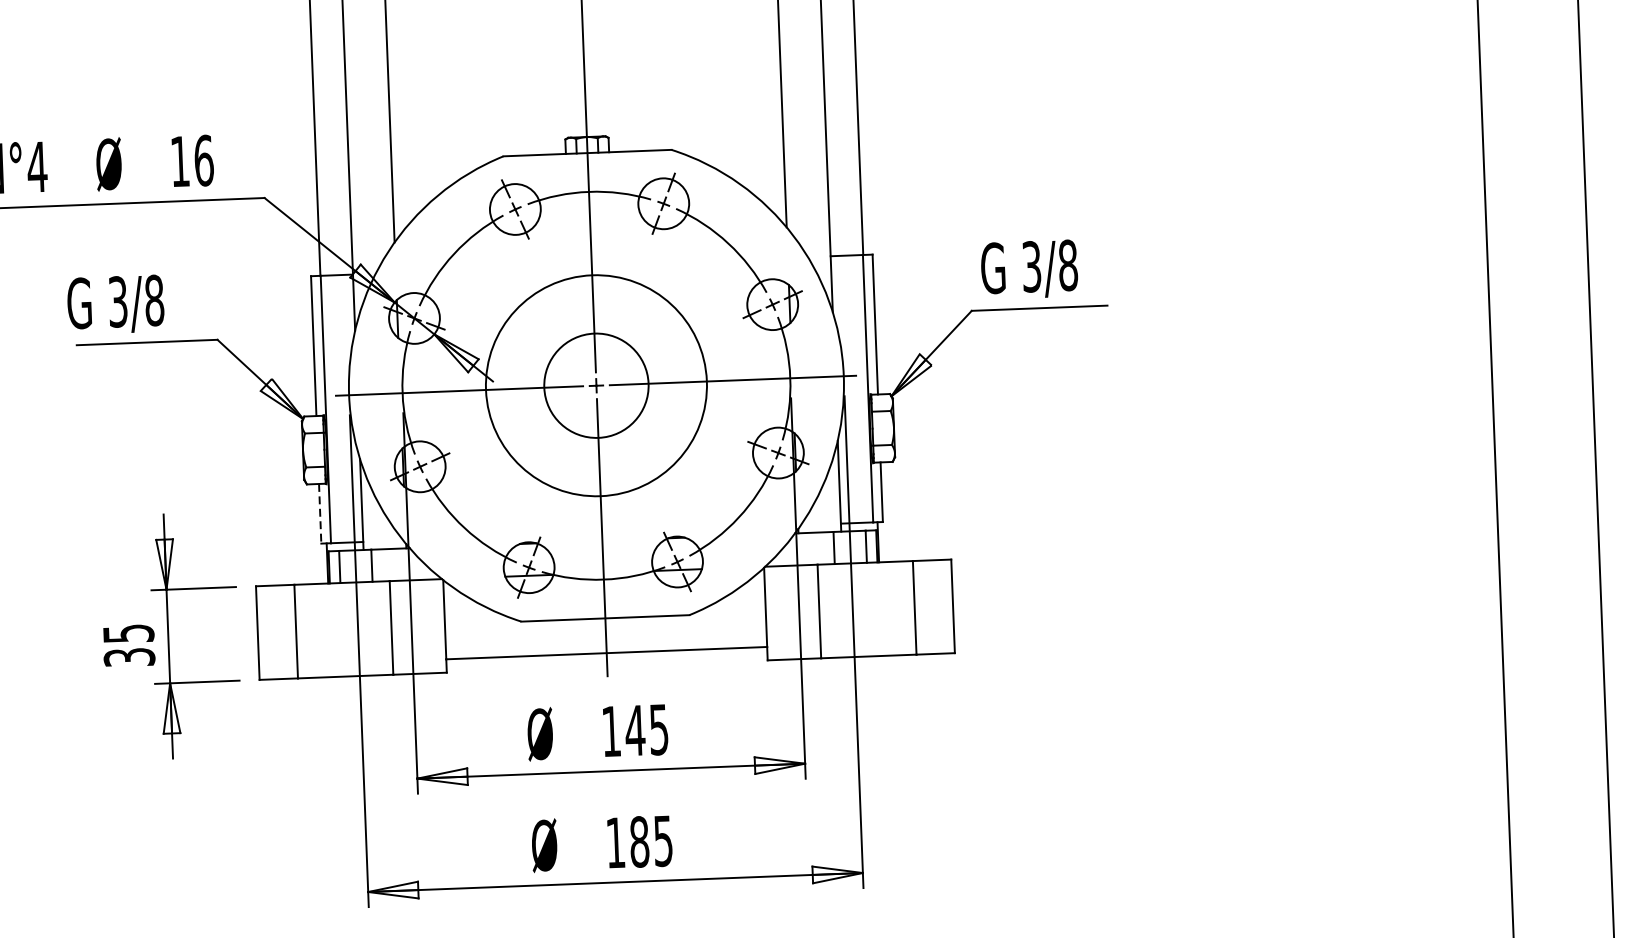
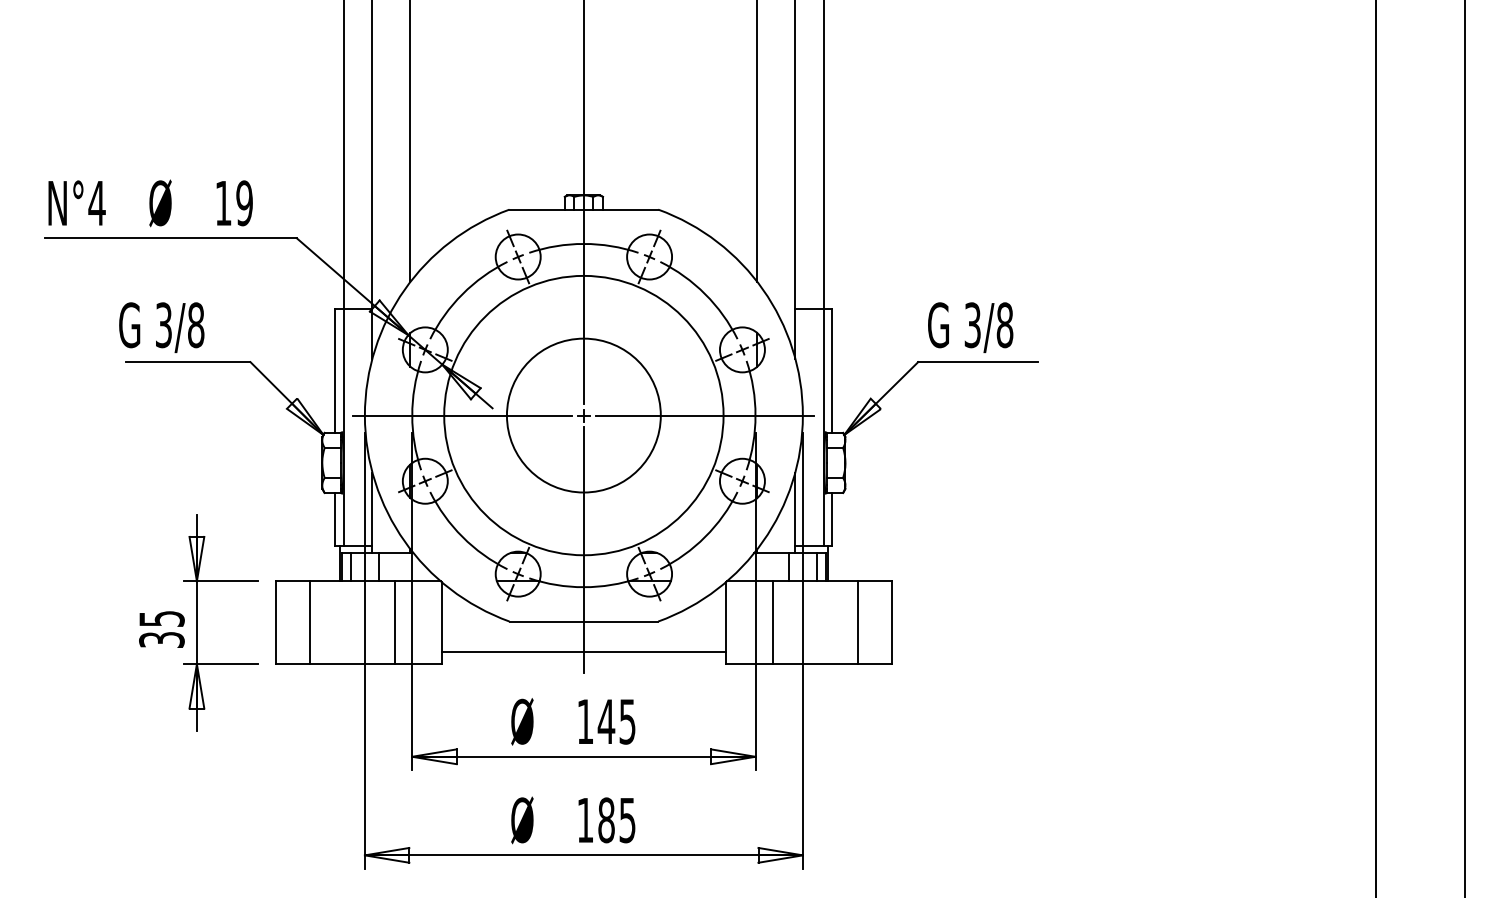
text: (203, 160) -> (244, 203), 16 -> 19
circle: (596, 385) -> (583, 415), size x1.43
circle: (596, 385) -> (583, 415), size x1.67
line: (320, 513) -> (335, 519), dashed -> solid

